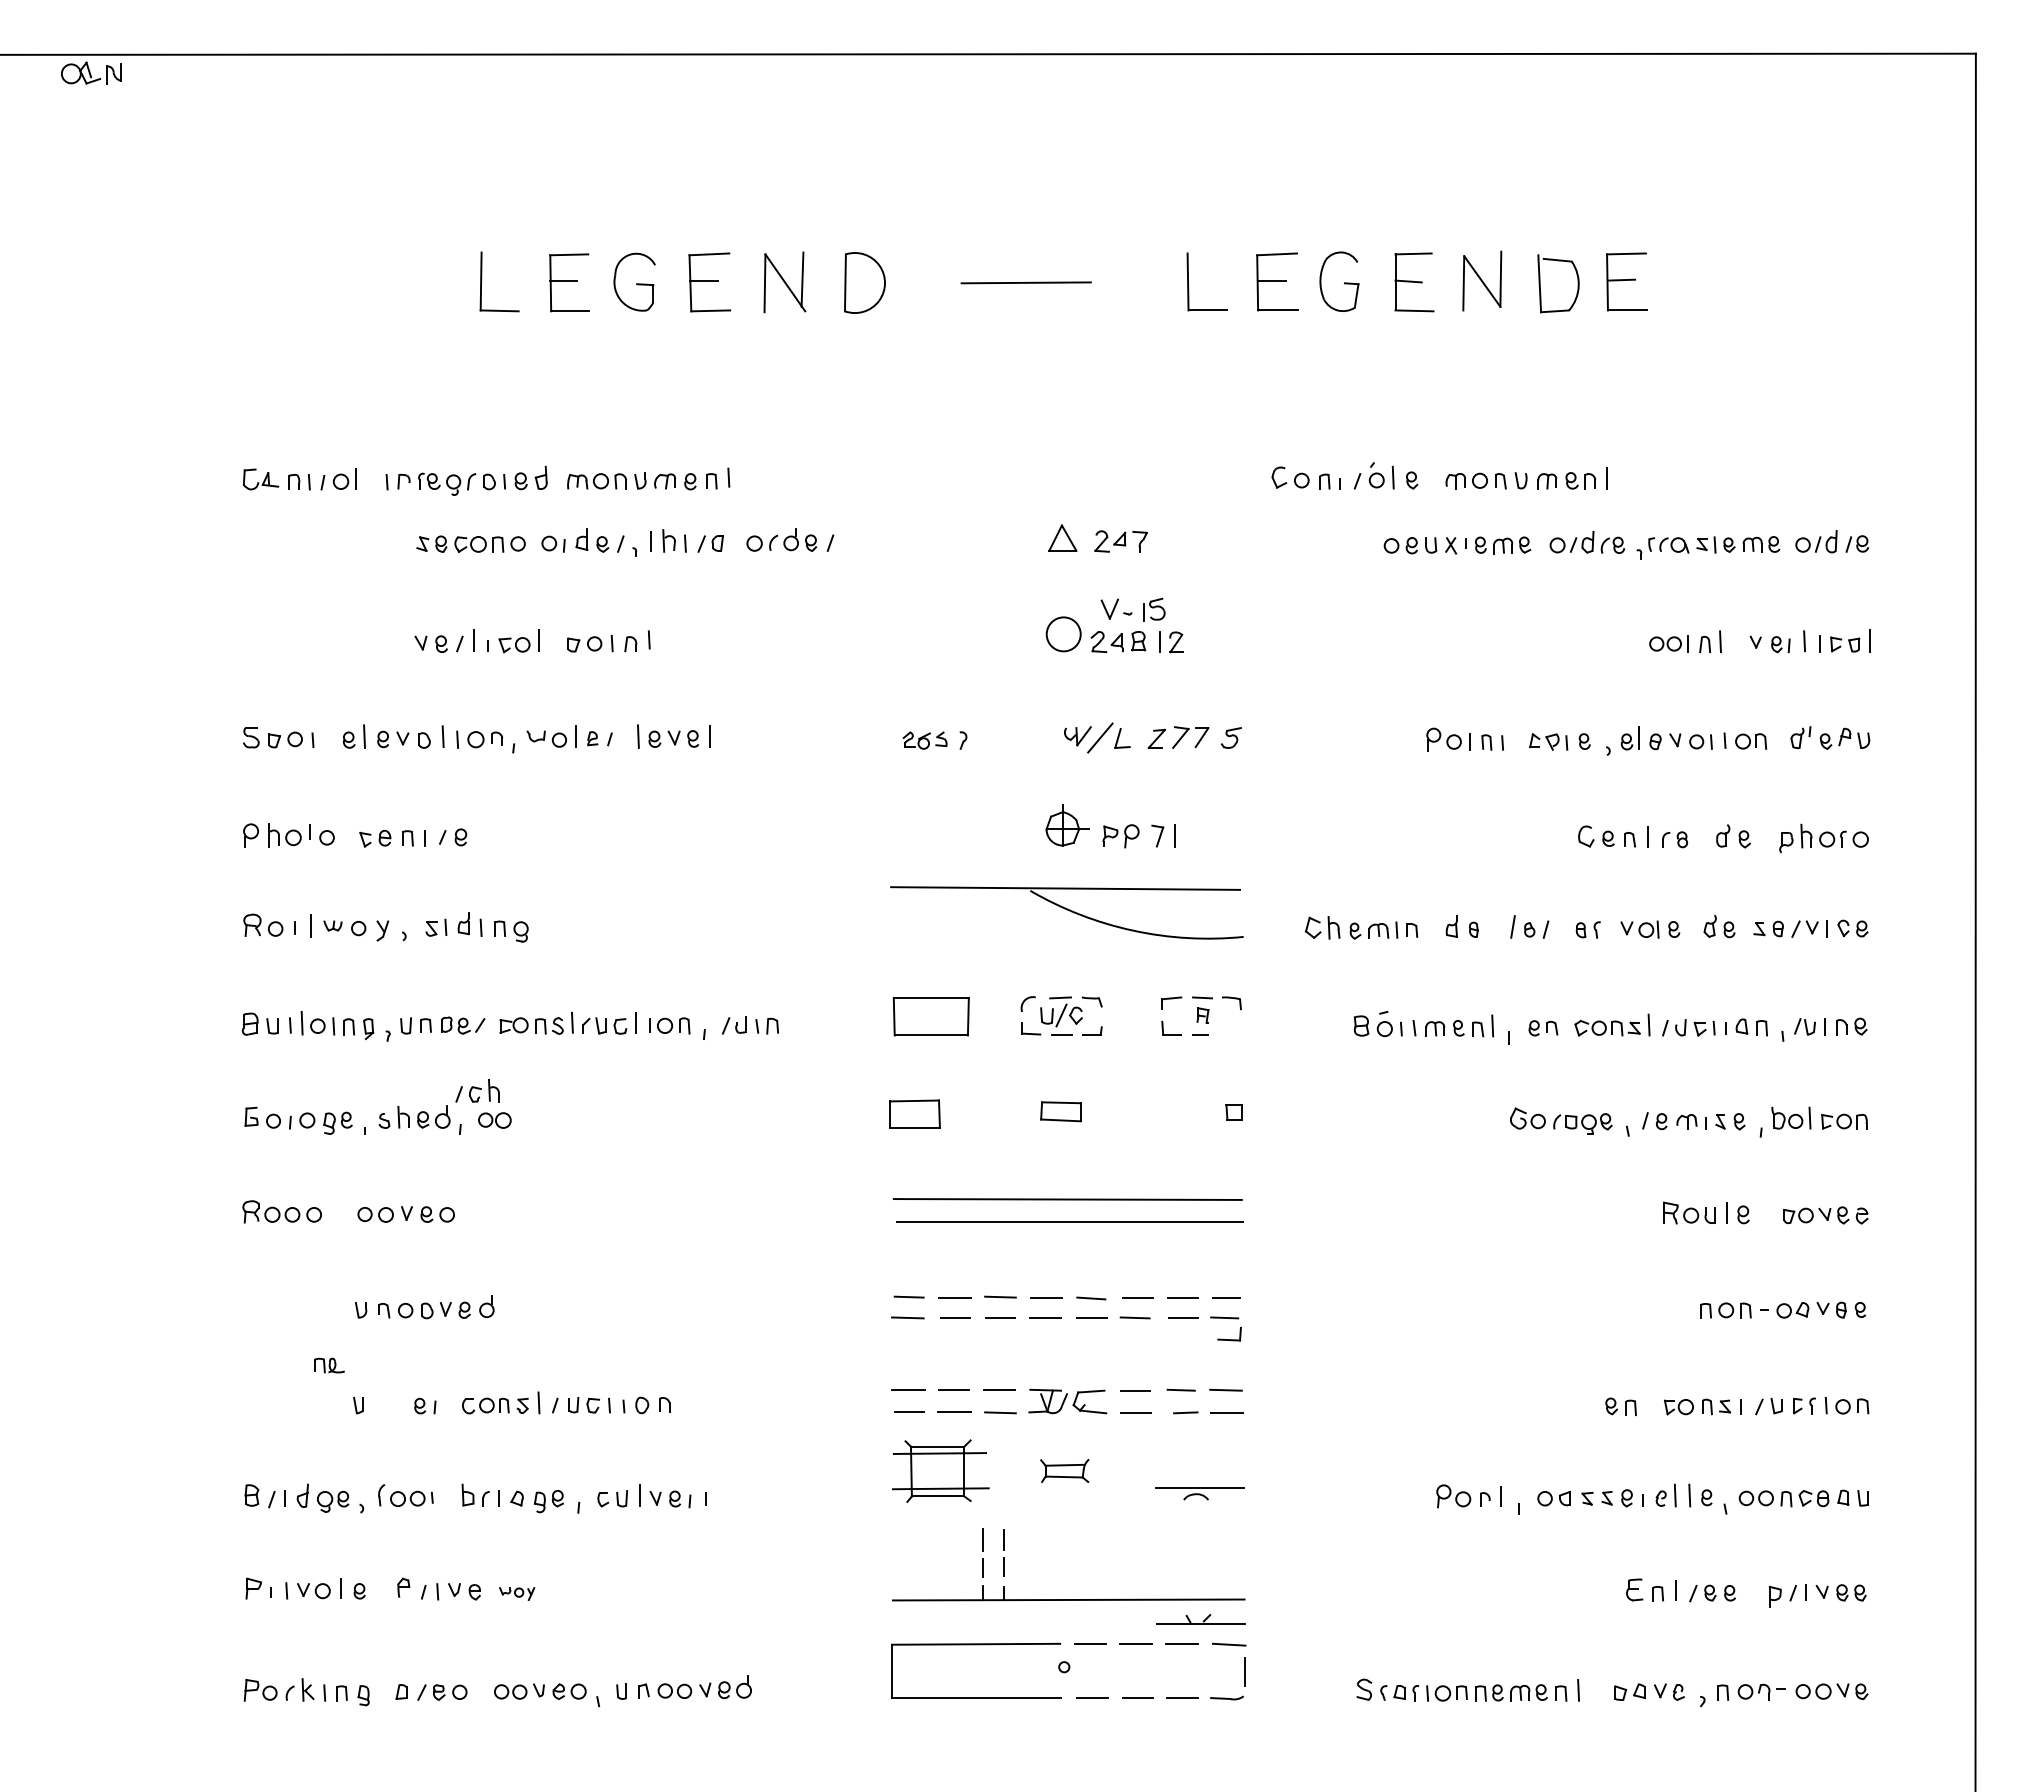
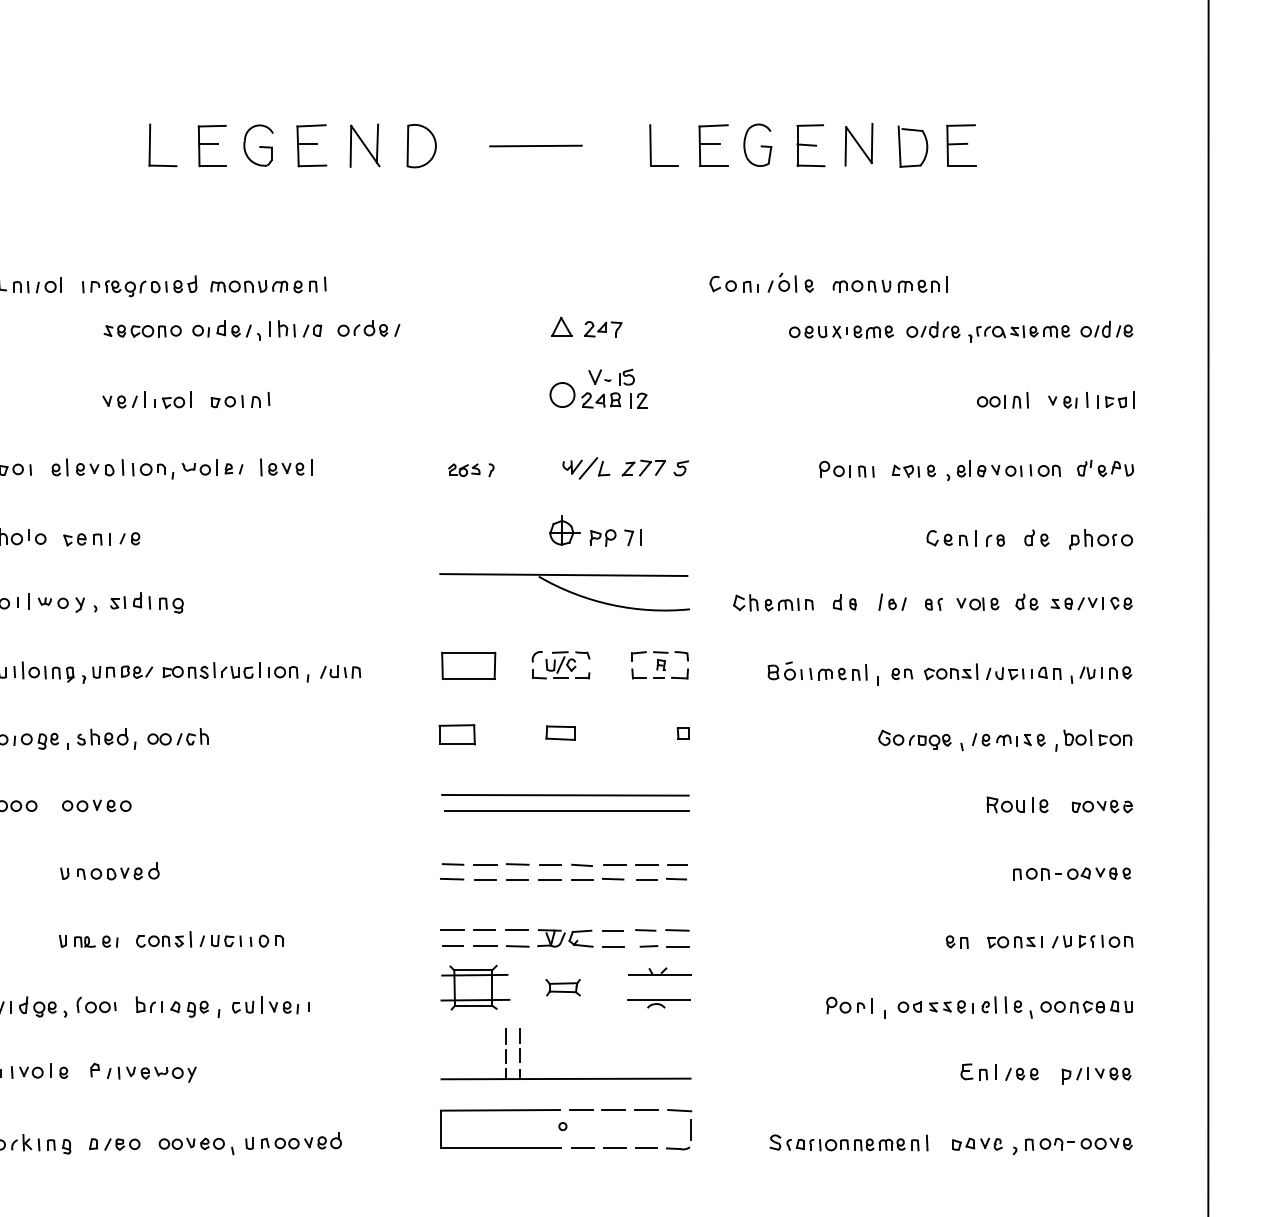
part: (477, 1090) -> (192, 736), moved
part: (1229, 1334) -> (679, 674), moved
part: (329, 1365) -> (84, 941), moved
part: (516, 1593) -> (174, 1074), size x1.67
part: (1200, 1619) -> (659, 971), moved

